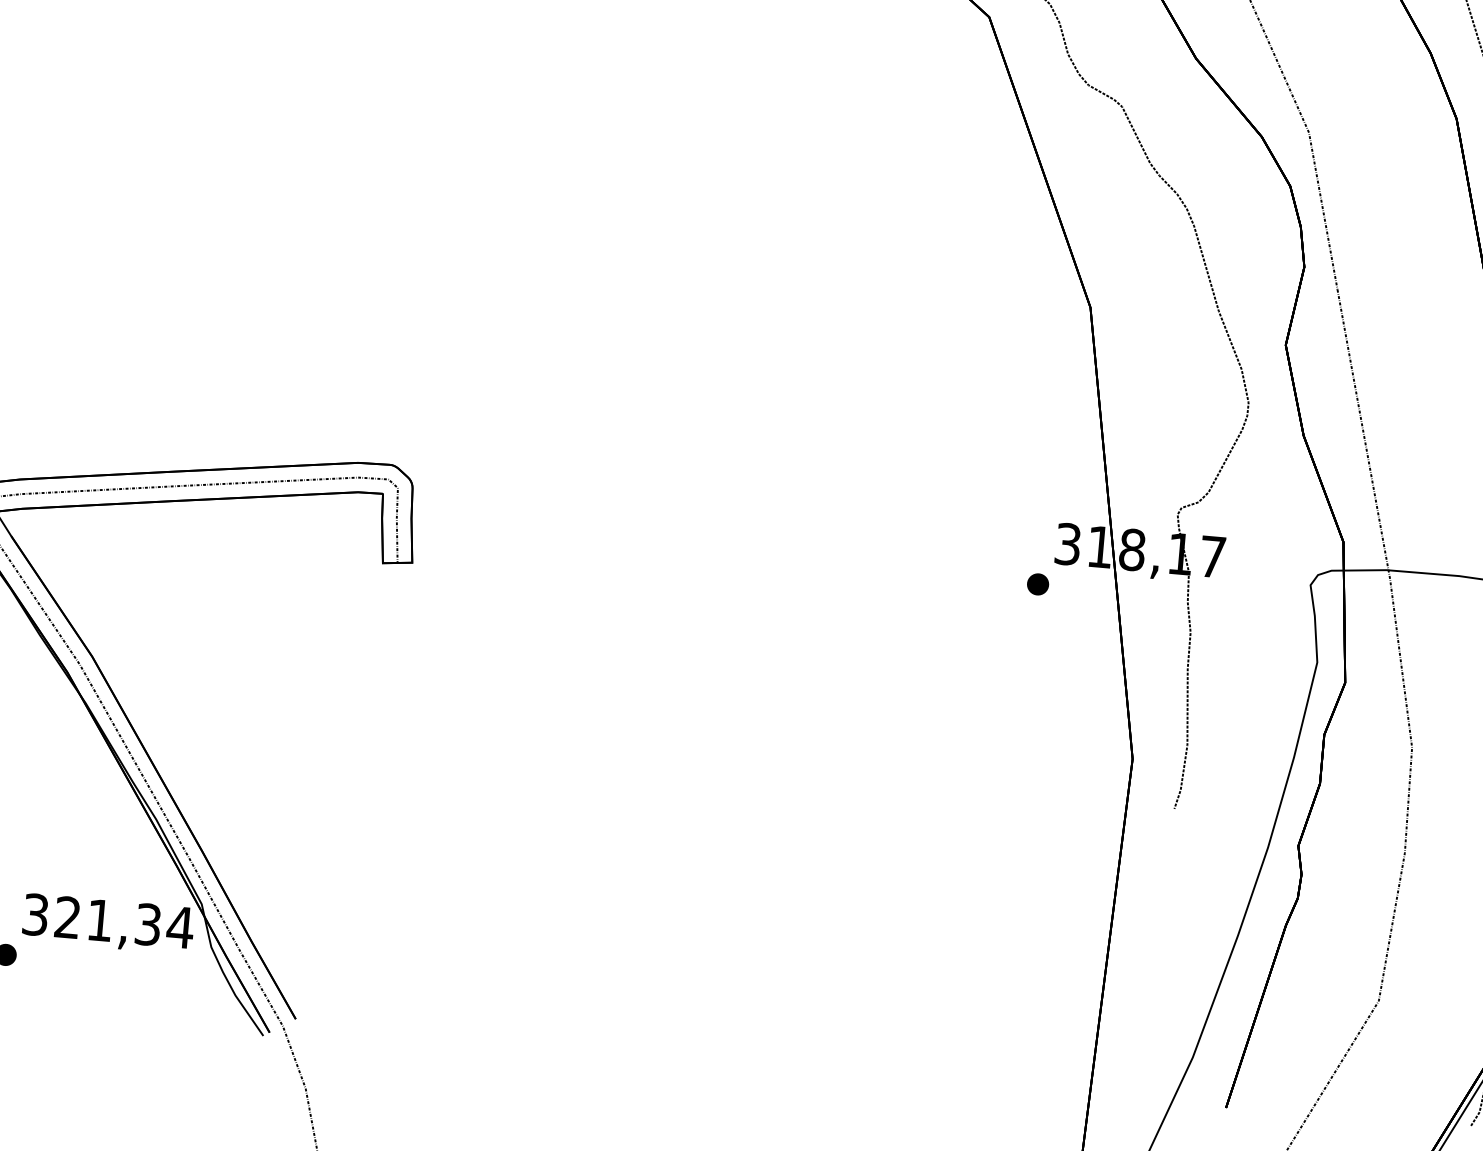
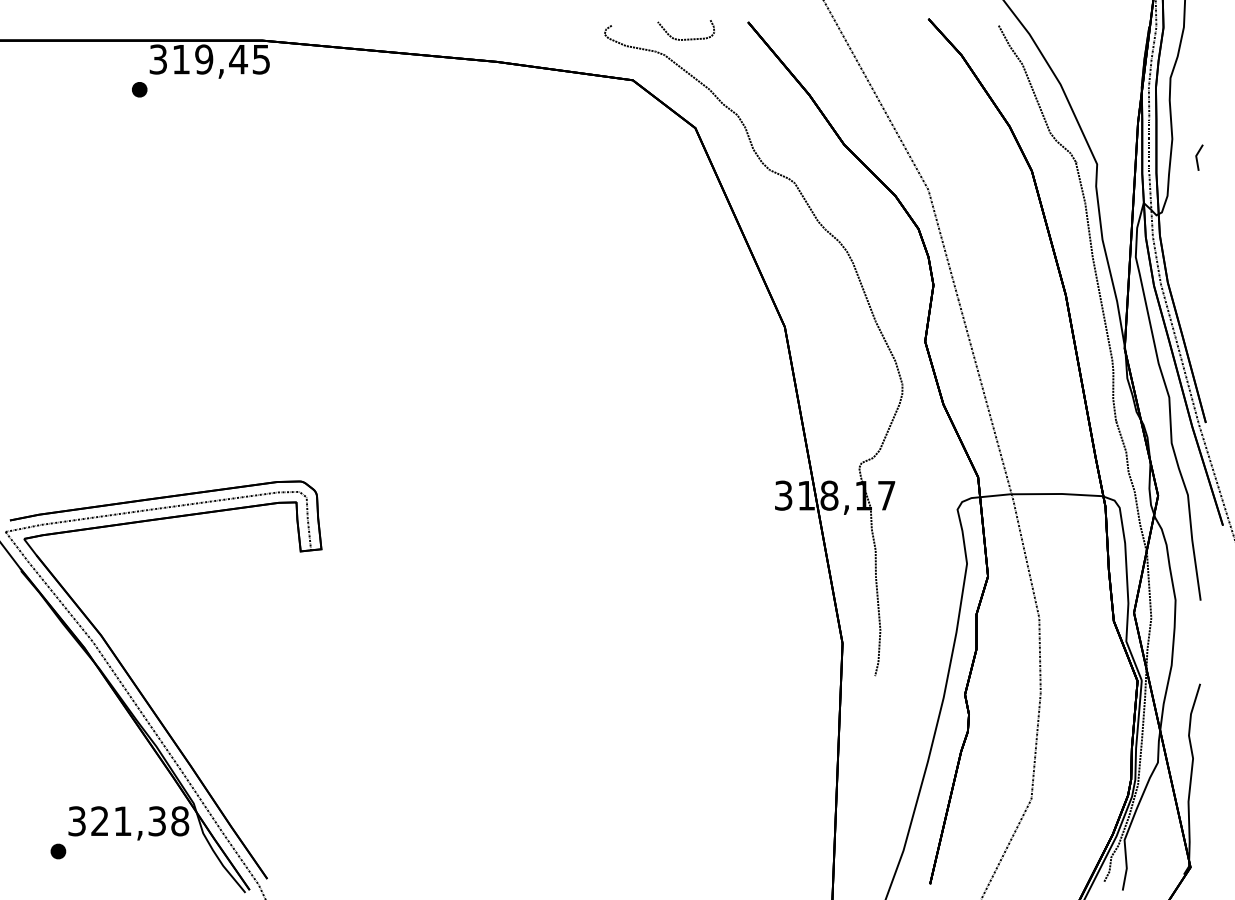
part: (1037, 583) -> (764, 525), removed
text: (179, 927) -> (179, 821), 321,34 -> 321,38

